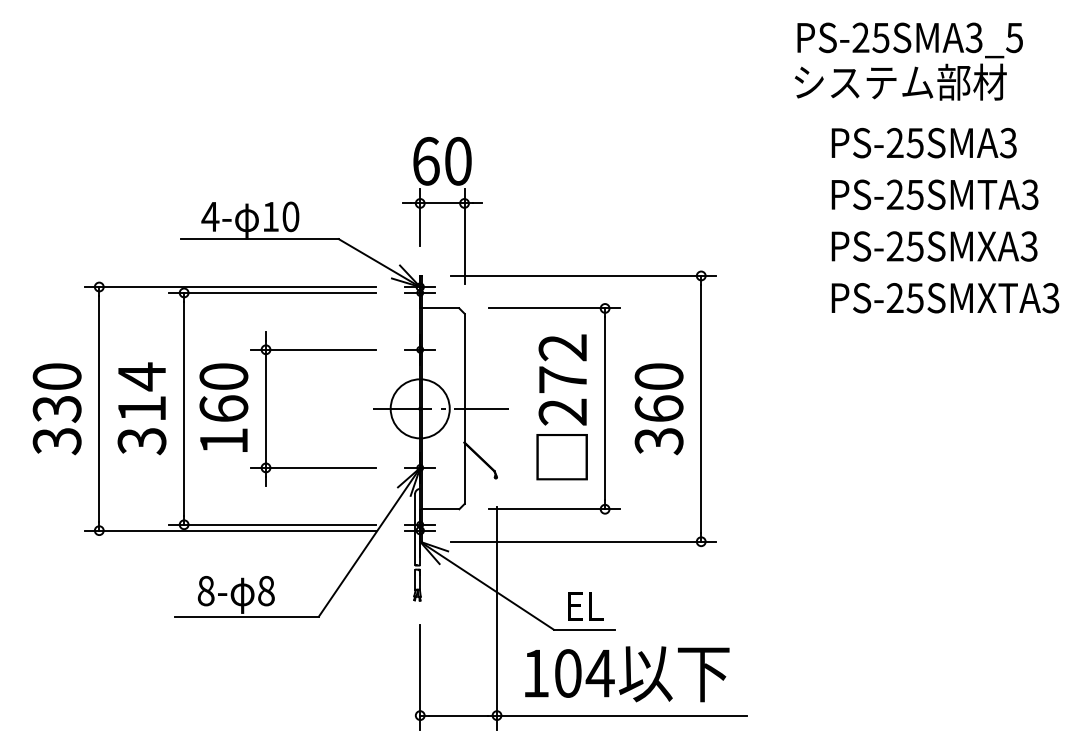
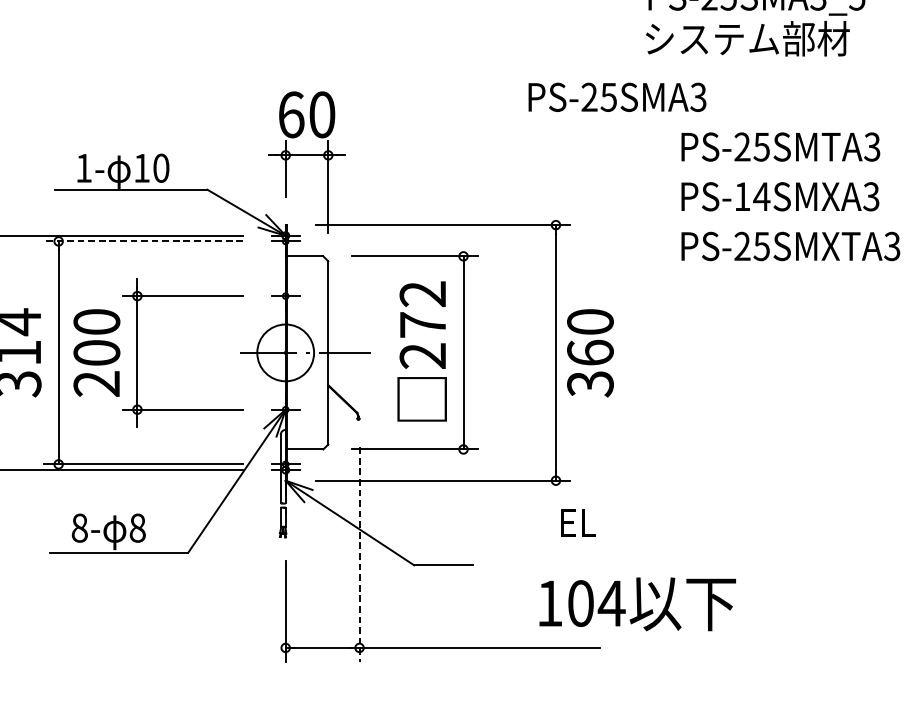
text: (923, 142) -> (616, 96), moved
text: (210, 216) -> (84, 167), 4- -> 1-
text: (905, 246) -> (752, 196), PS-25SMXA3 -> PS-14SMXA3
line: (272, 292) -> (143, 241), solid -> dashed
text: (658, 409) -> (589, 353), moved
text: (223, 424) -> (96, 367), 160 -> 200
text: (585, 606) -> (578, 522), moved
line: (497, 618) -> (360, 554), solid -> dashed
text: (627, 674) -> (637, 604), moved

